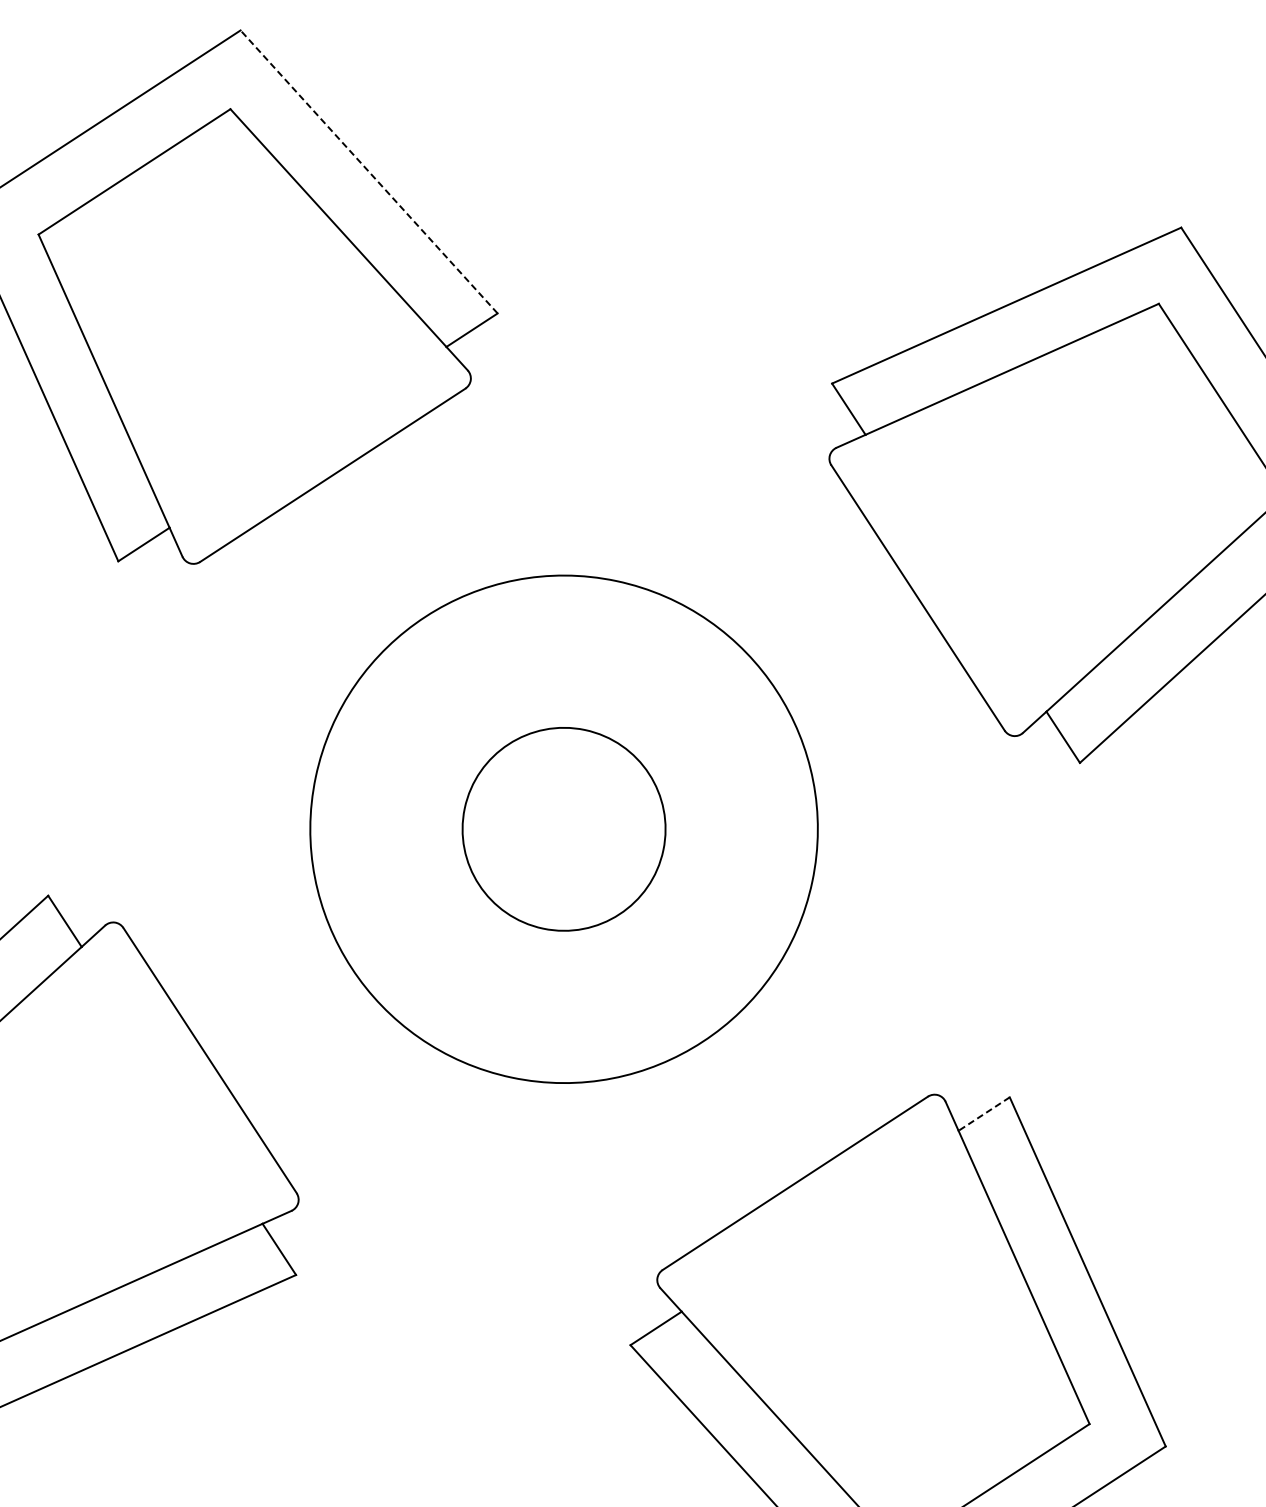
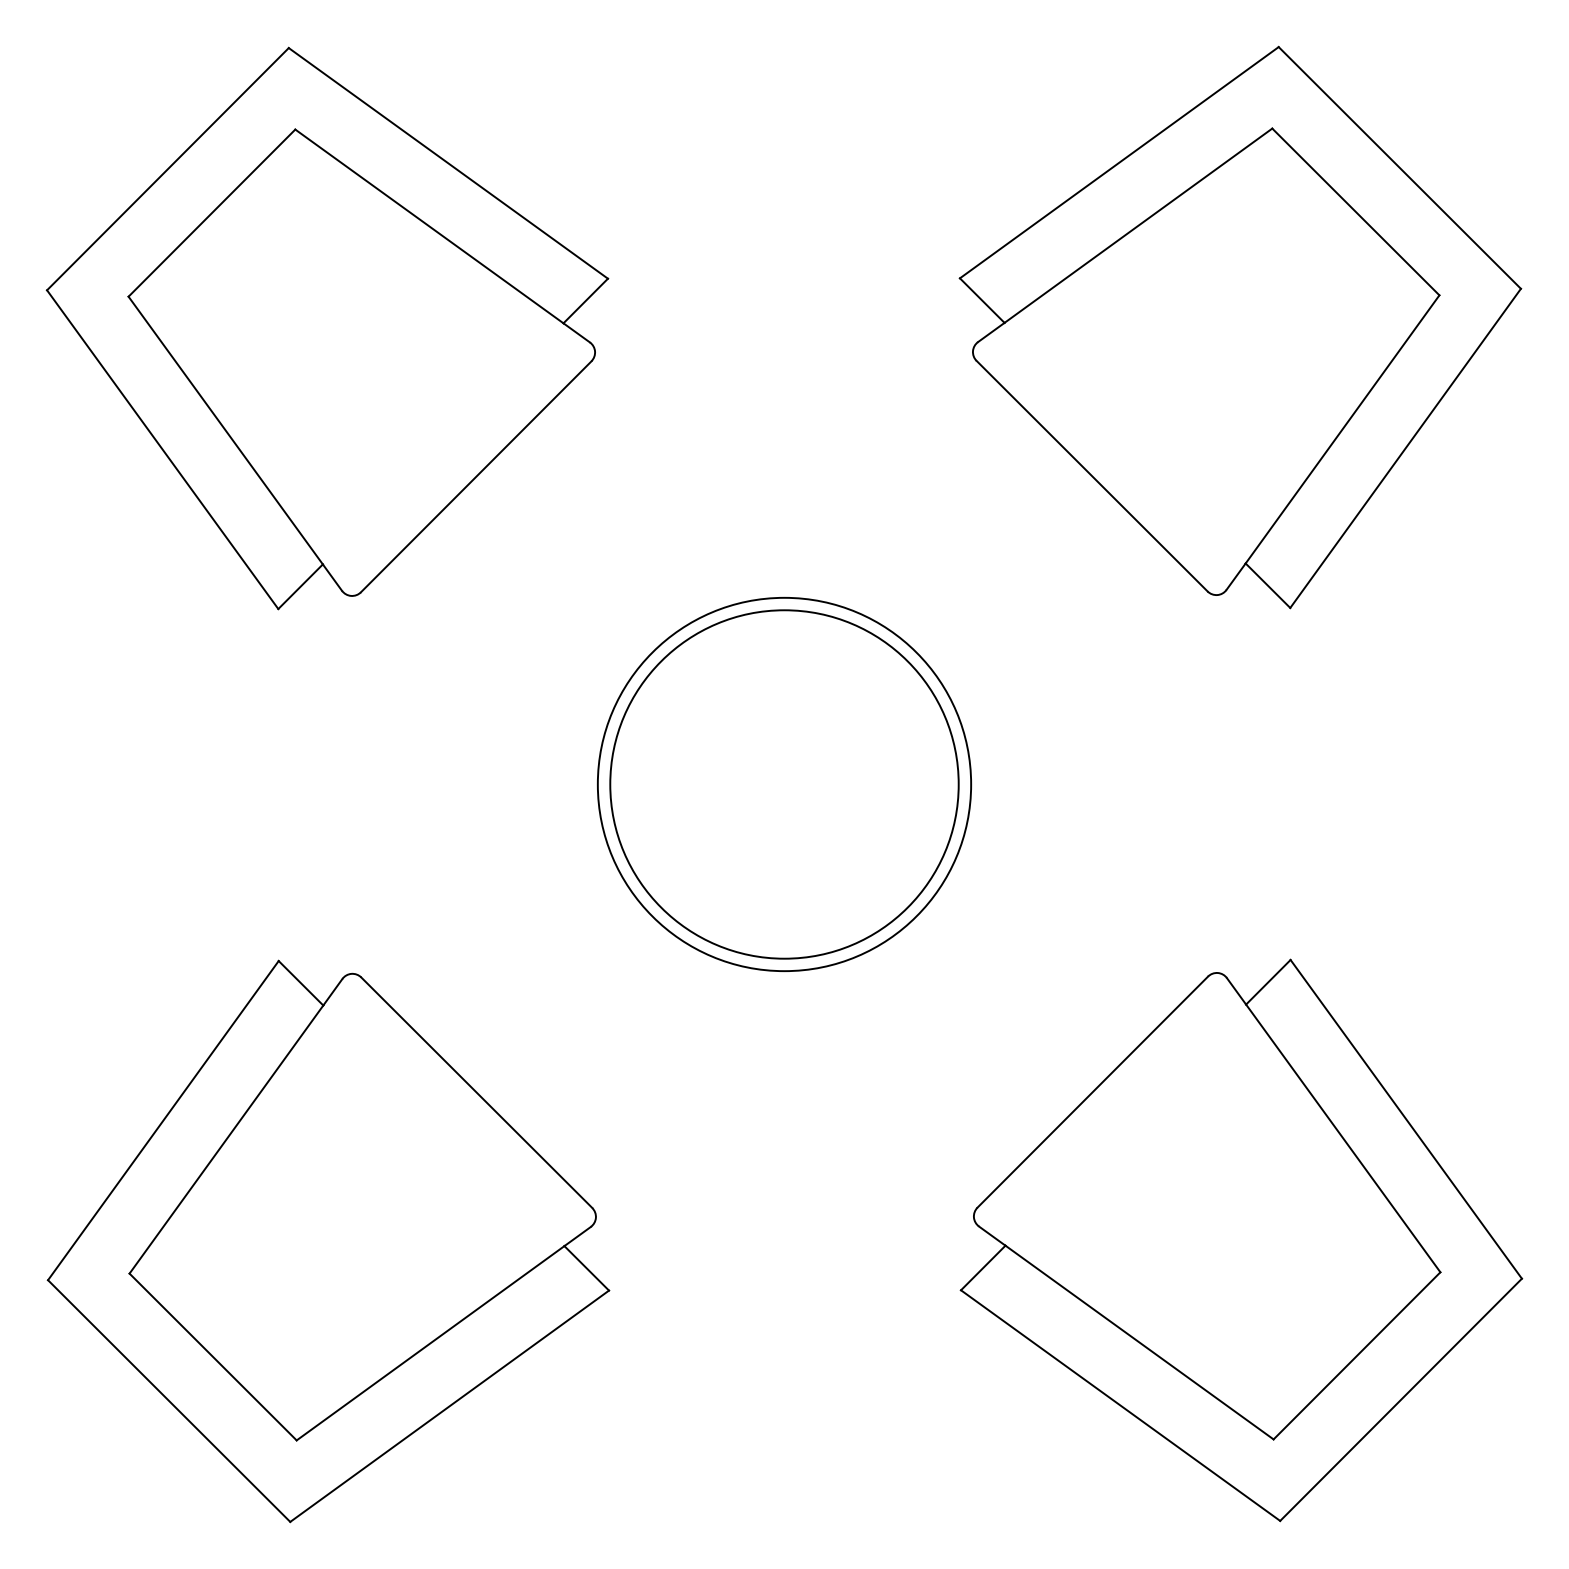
line: (369, 172) -> (448, 163), dashed -> solid
circle: (564, 829) -> (784, 784), size x0.71
circle: (564, 829) -> (784, 784), size x1.67
line: (984, 1114) -> (1268, 982), dashed -> solid

